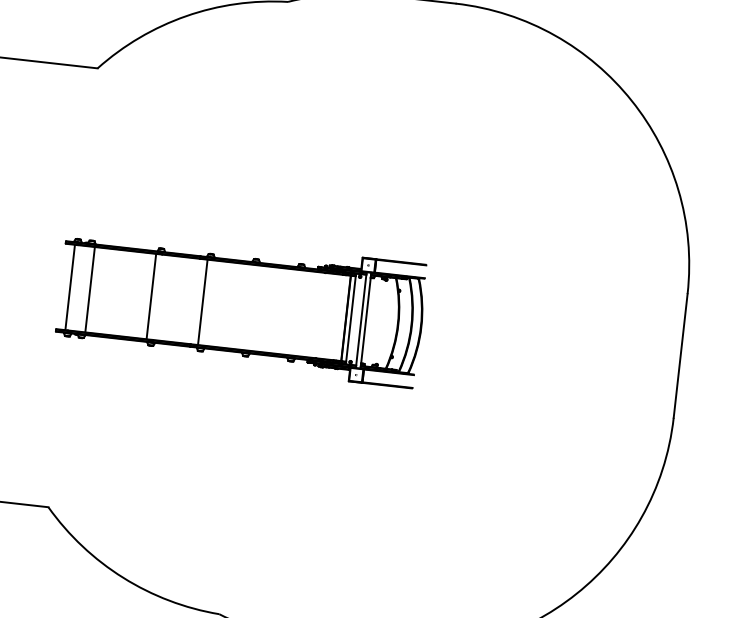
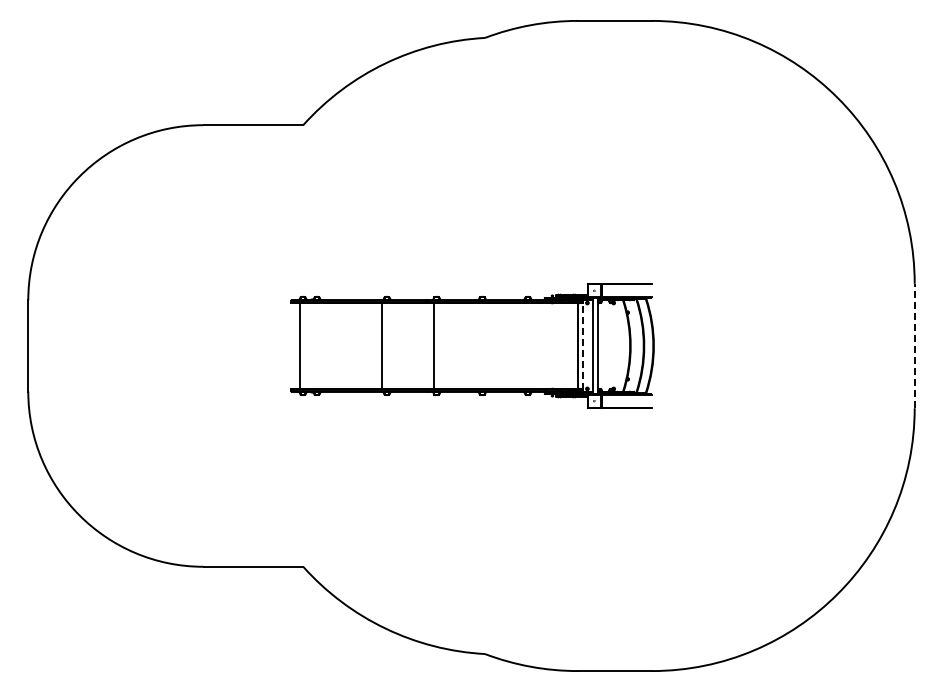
line: (90, 289) -> (320, 345), removed
line: (350, 318) -> (582, 345), solid -> dashed
line: (680, 355) -> (914, 345), solid -> dashed

